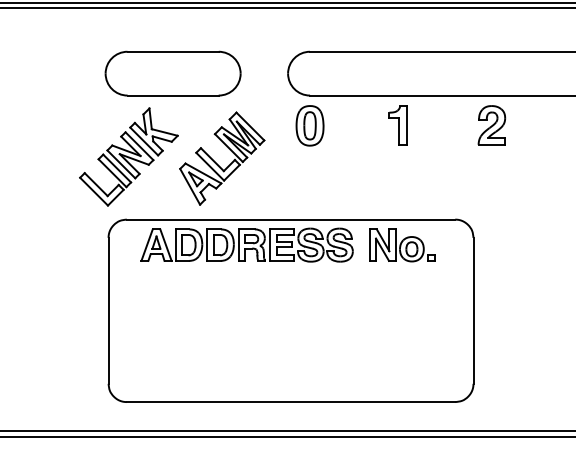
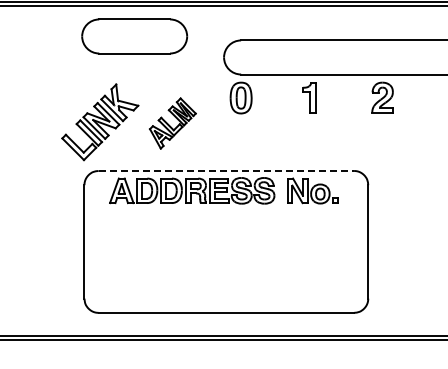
part: (172, 73) -> (134, 36), moved
part: (221, 158) -> (172, 123), size x0.7
line: (291, 218) -> (226, 170), solid -> dashed

